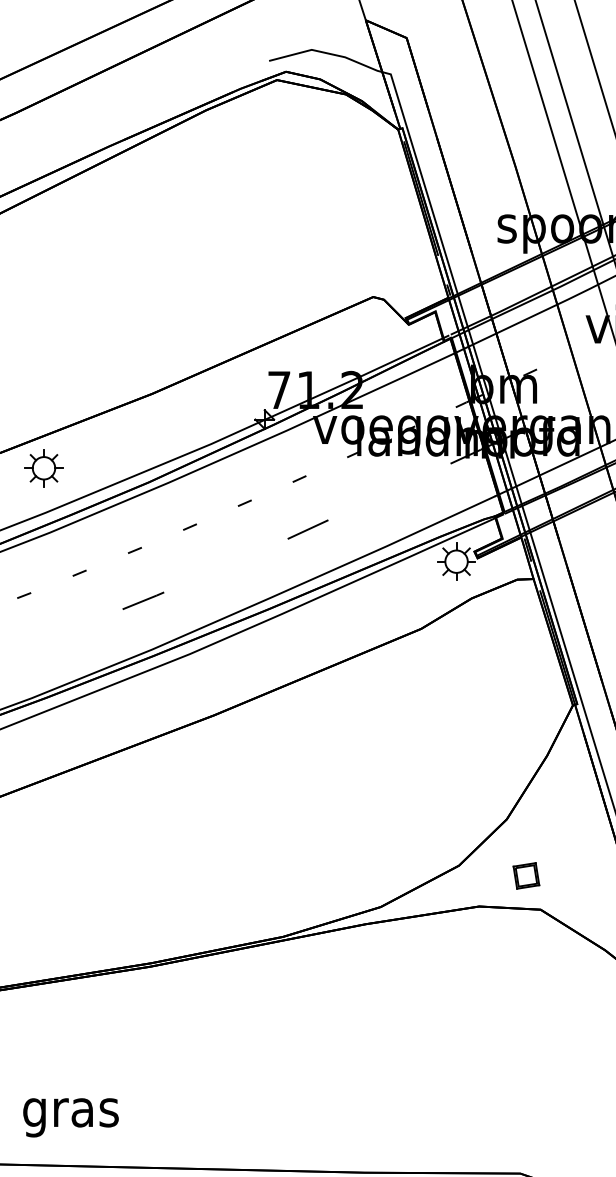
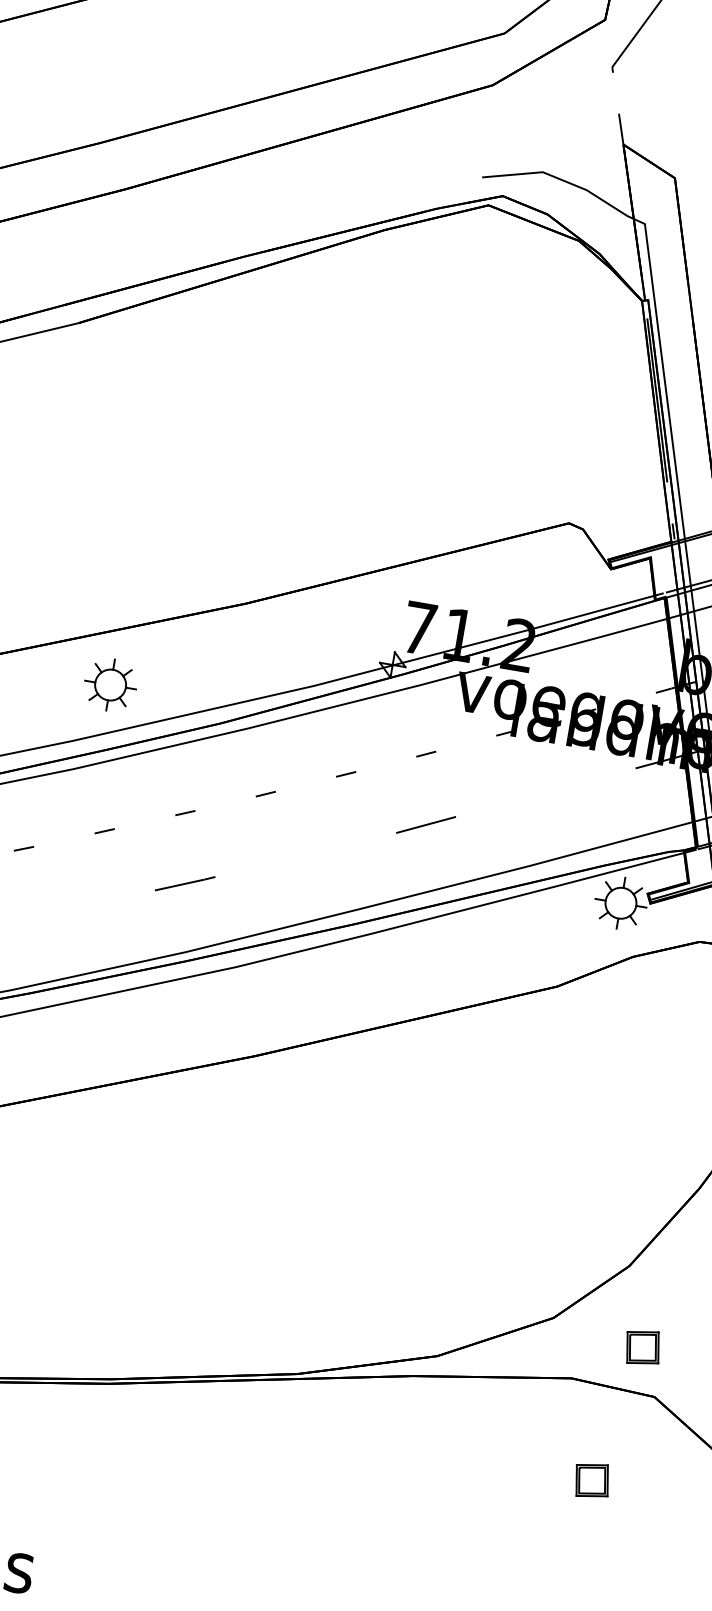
part: (43, 468) -> (109, 685), moved
part: (506, 976) -> (592, 1480), added

